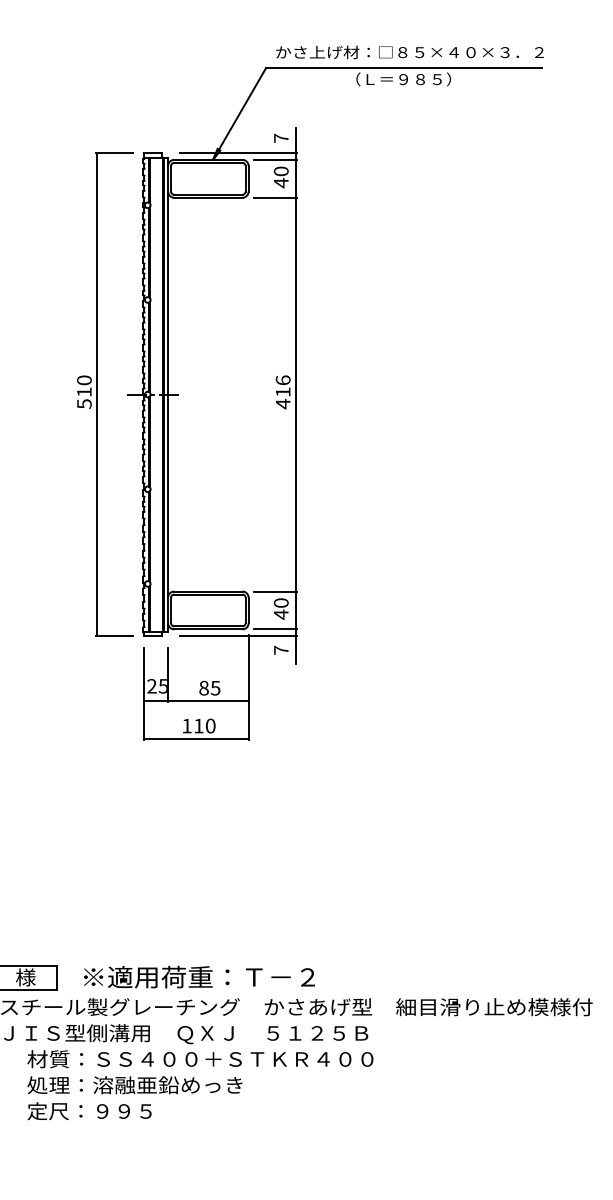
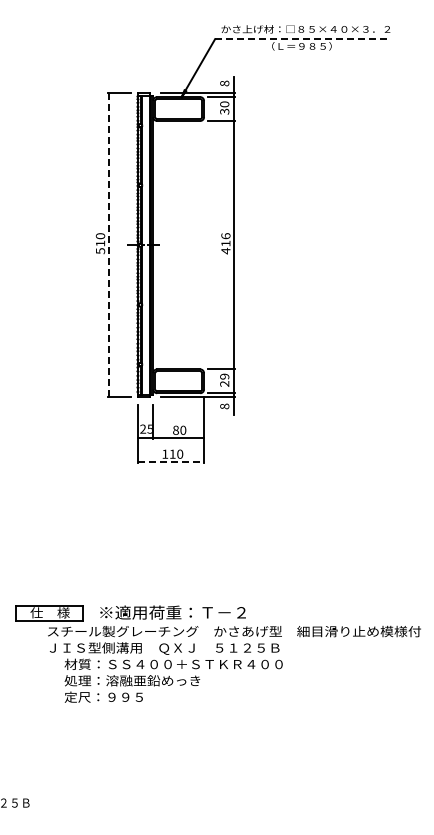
line: (404, 68) -> (302, 39), solid -> dashed
text: (280, 138) -> (224, 83), 7 -> 8
text: (280, 182) -> (224, 111), 40 -> 30
line: (97, 393) -> (108, 244), solid -> dashed
text: (280, 609) -> (224, 380), 40 -> 29
text: (280, 650) -> (224, 406), 7 -> 8
text: (215, 686) -> (183, 429), 85 -> 80
line: (196, 739) -> (171, 462), solid -> dashed

